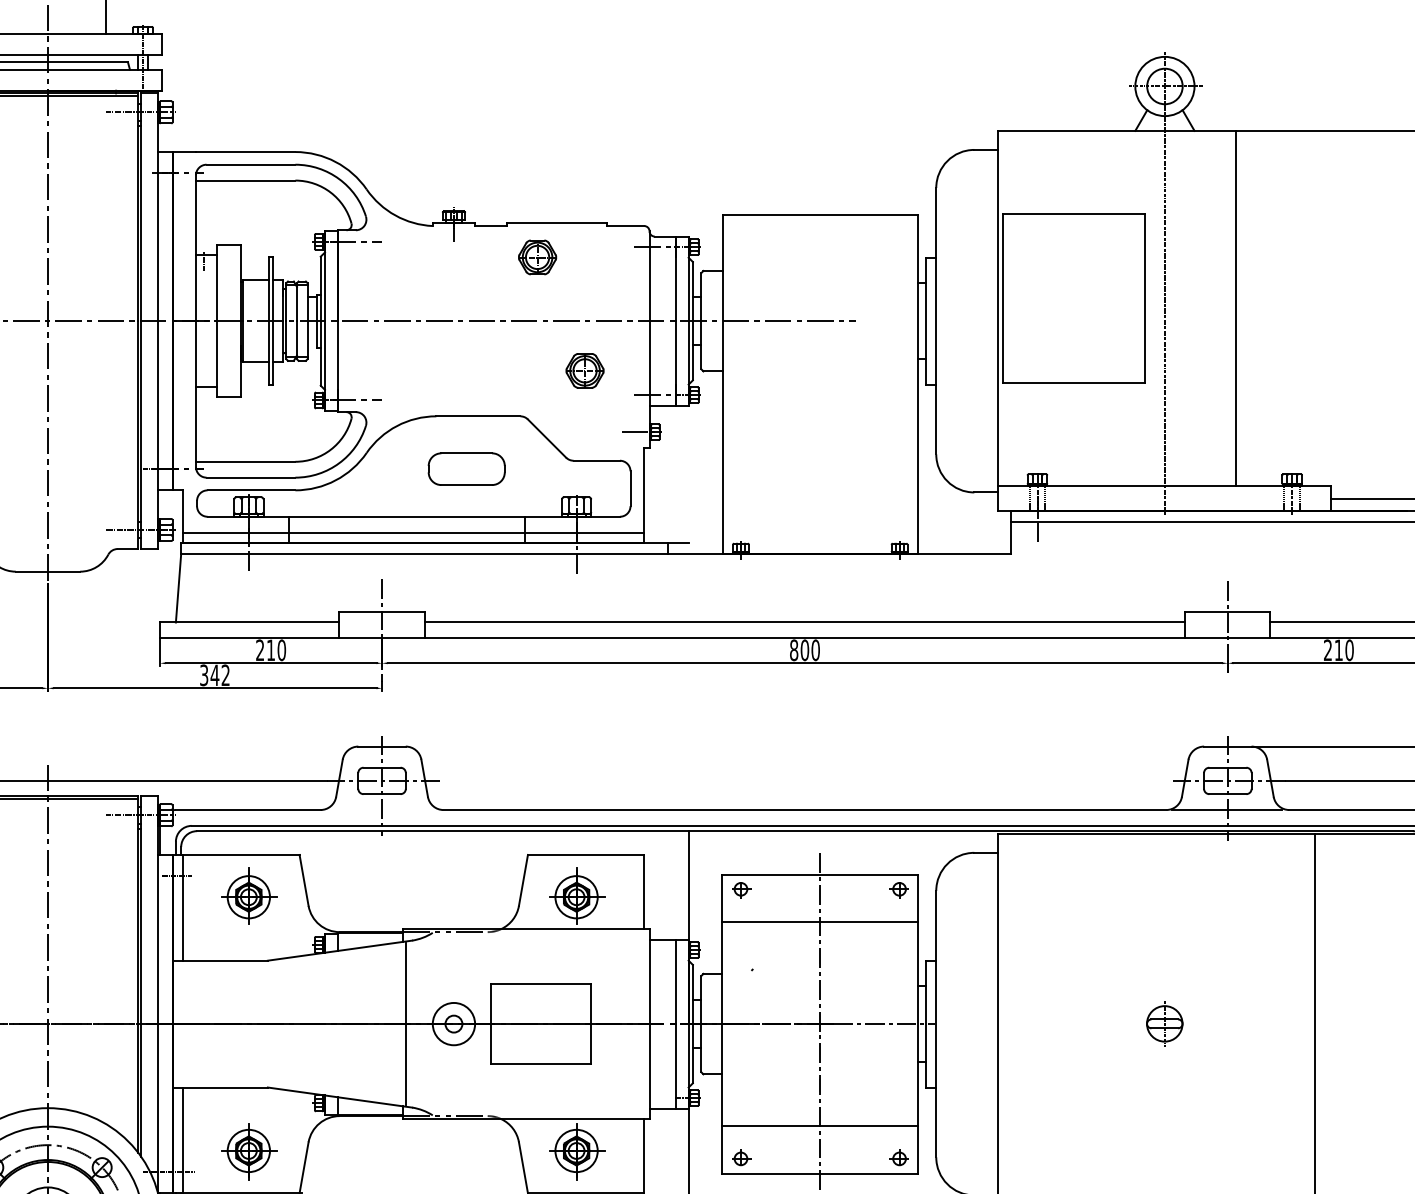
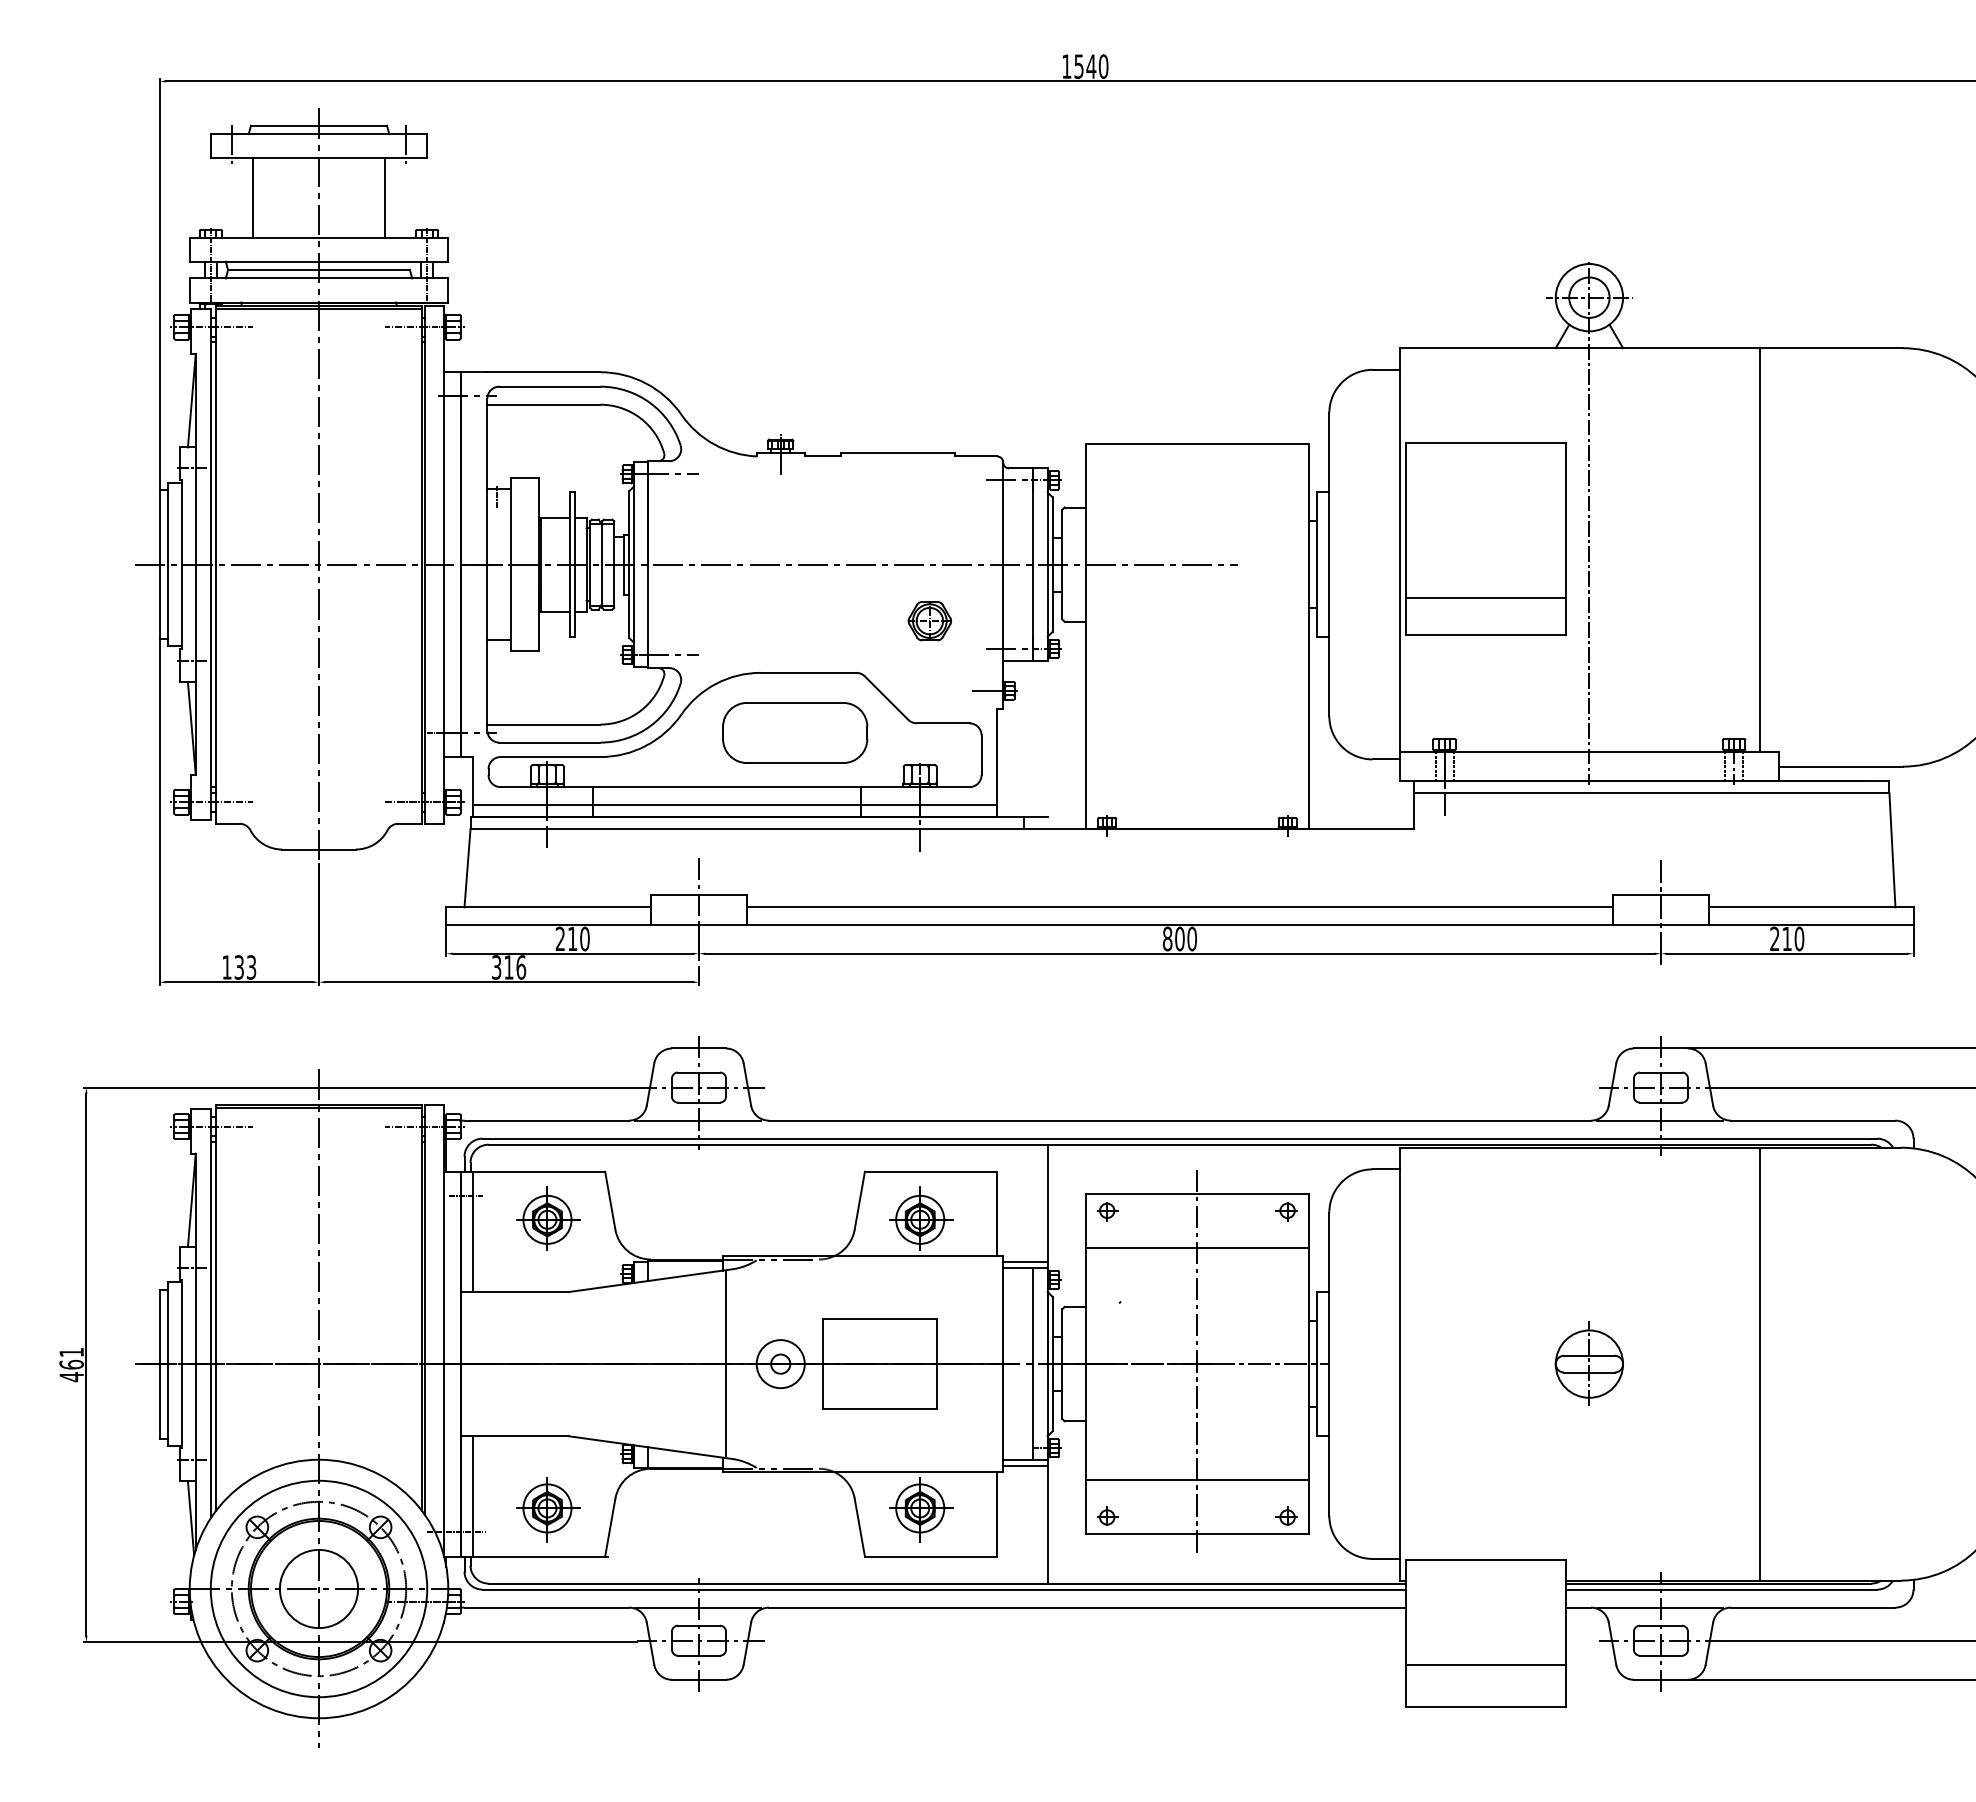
part: (537, 257) -> (875, 492), removed
line: (1236, 308) -> (1760, 550), moved
line: (1073, 350) -> (1485, 598), added
part: (466, 468) -> (795, 732), size x1.67
text: (219, 675) -> (514, 967), 342 -> 316
line: (381, 809) -> (698, 1120), added
line: (669, 933) -> (1025, 1261), added
part: (1164, 1023) -> (1588, 1363), size x1.67
line: (669, 1114) -> (1025, 1466), added

